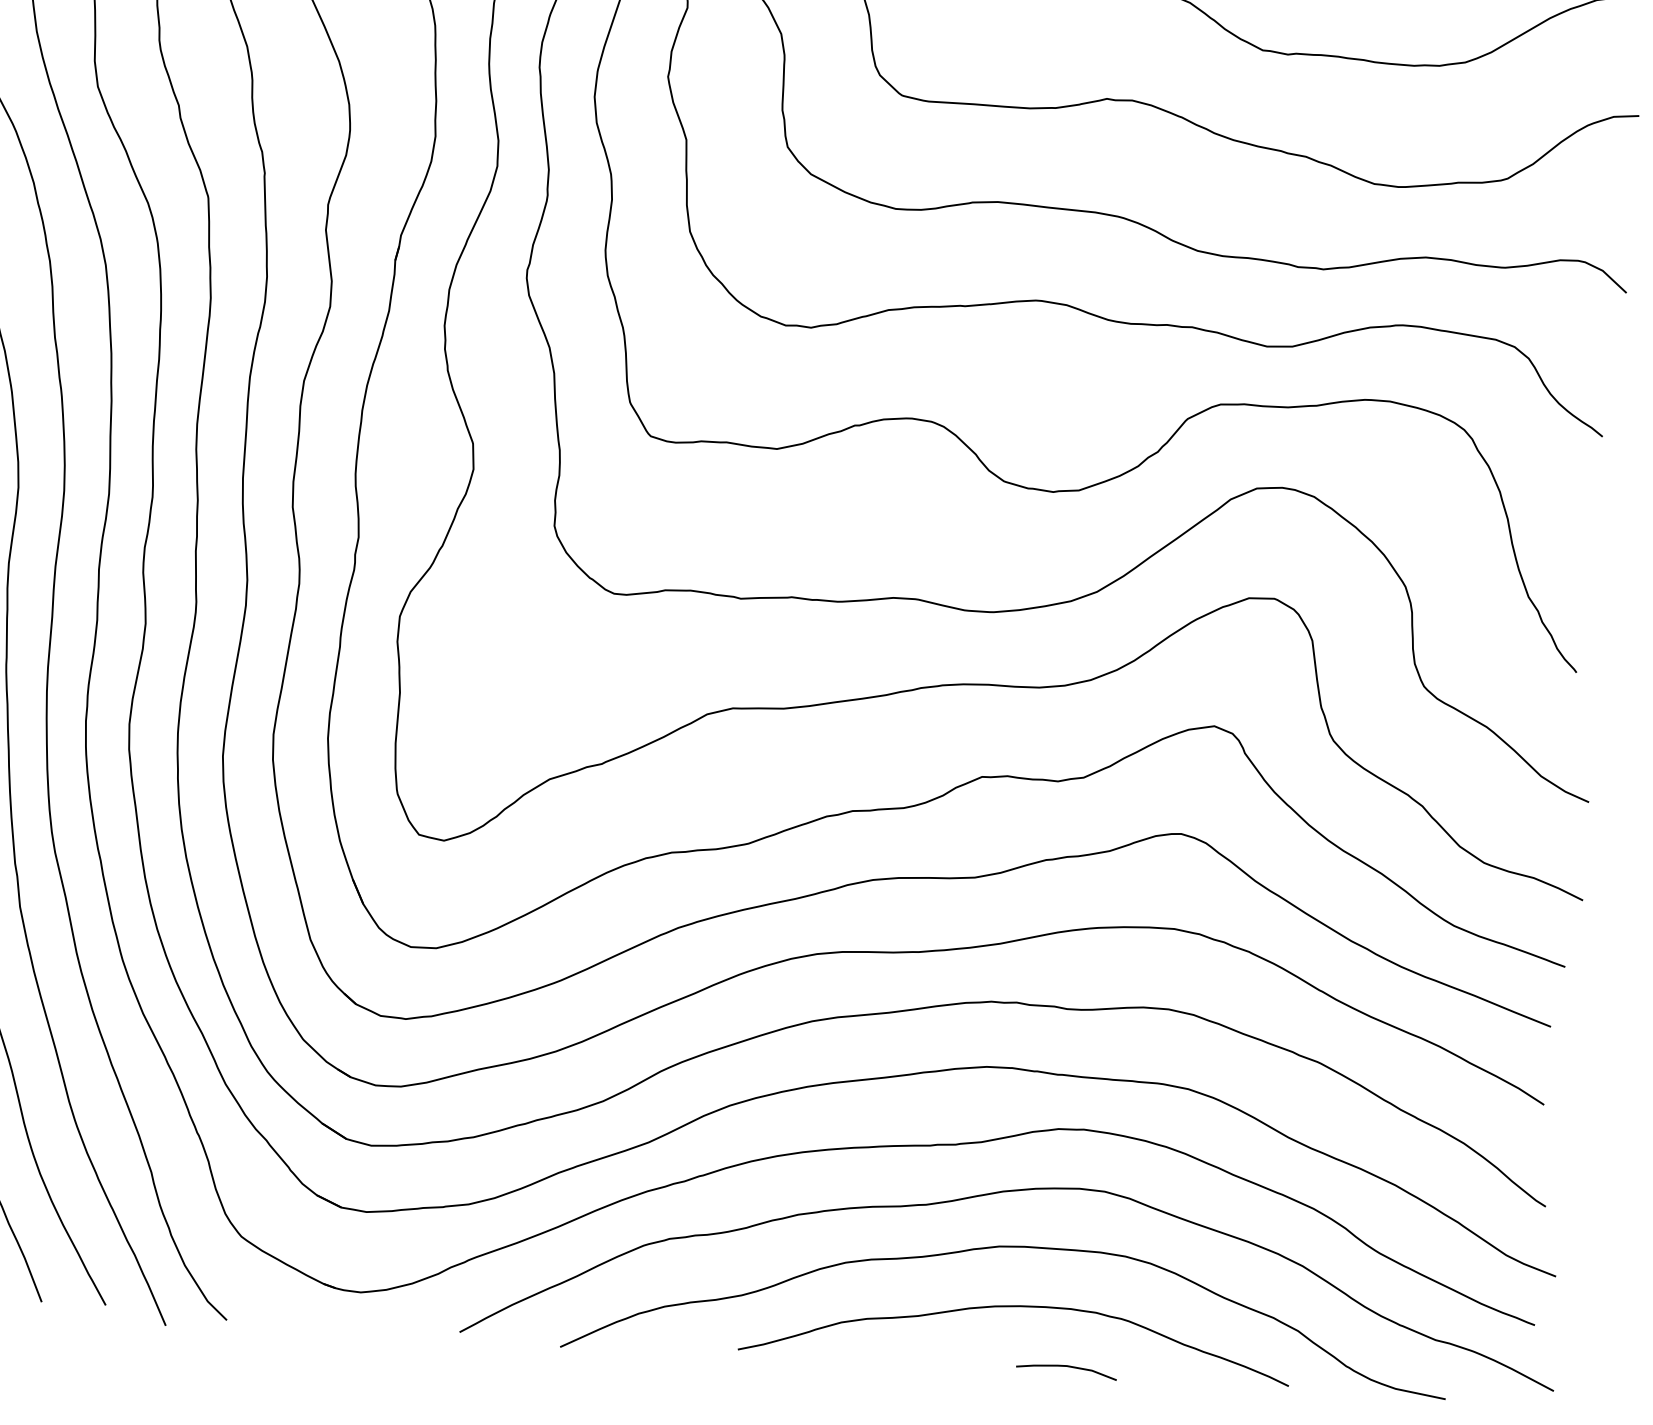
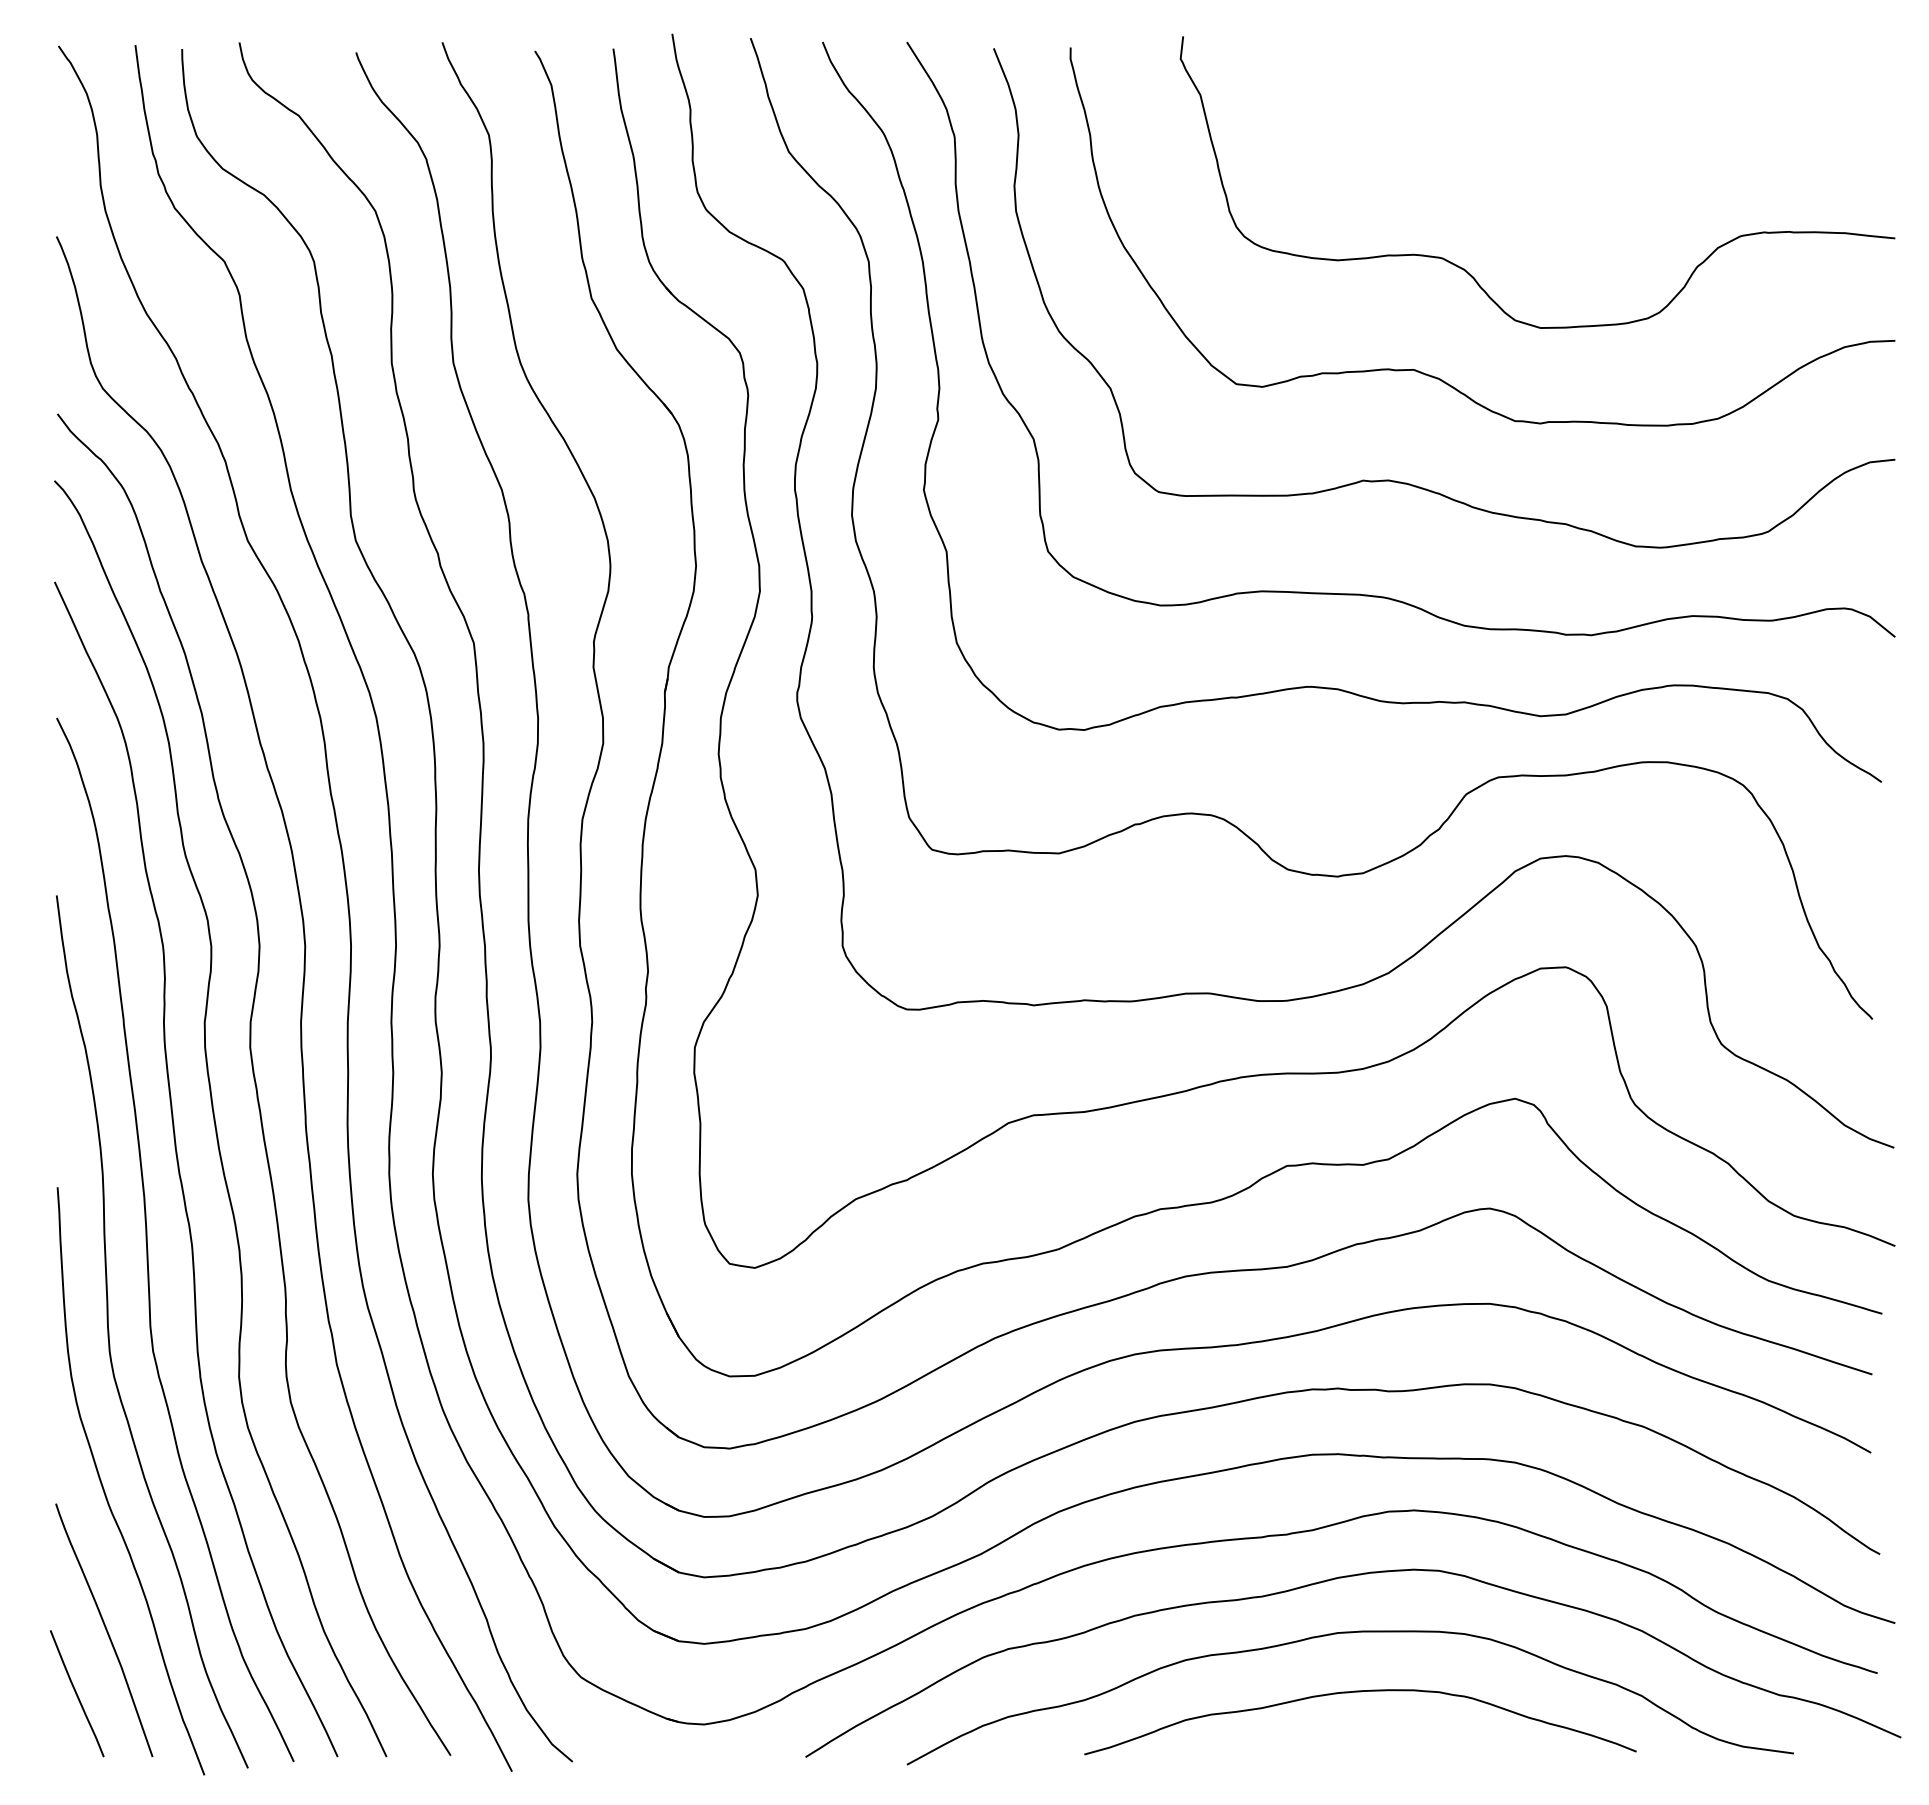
curve: (1066, 1367) -> (1413, 1748), removed

